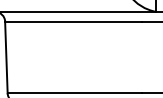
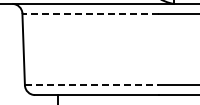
line: (73, 21) -> (90, 13), solid -> dashed
line: (75, 93) -> (92, 85), solid -> dashed

